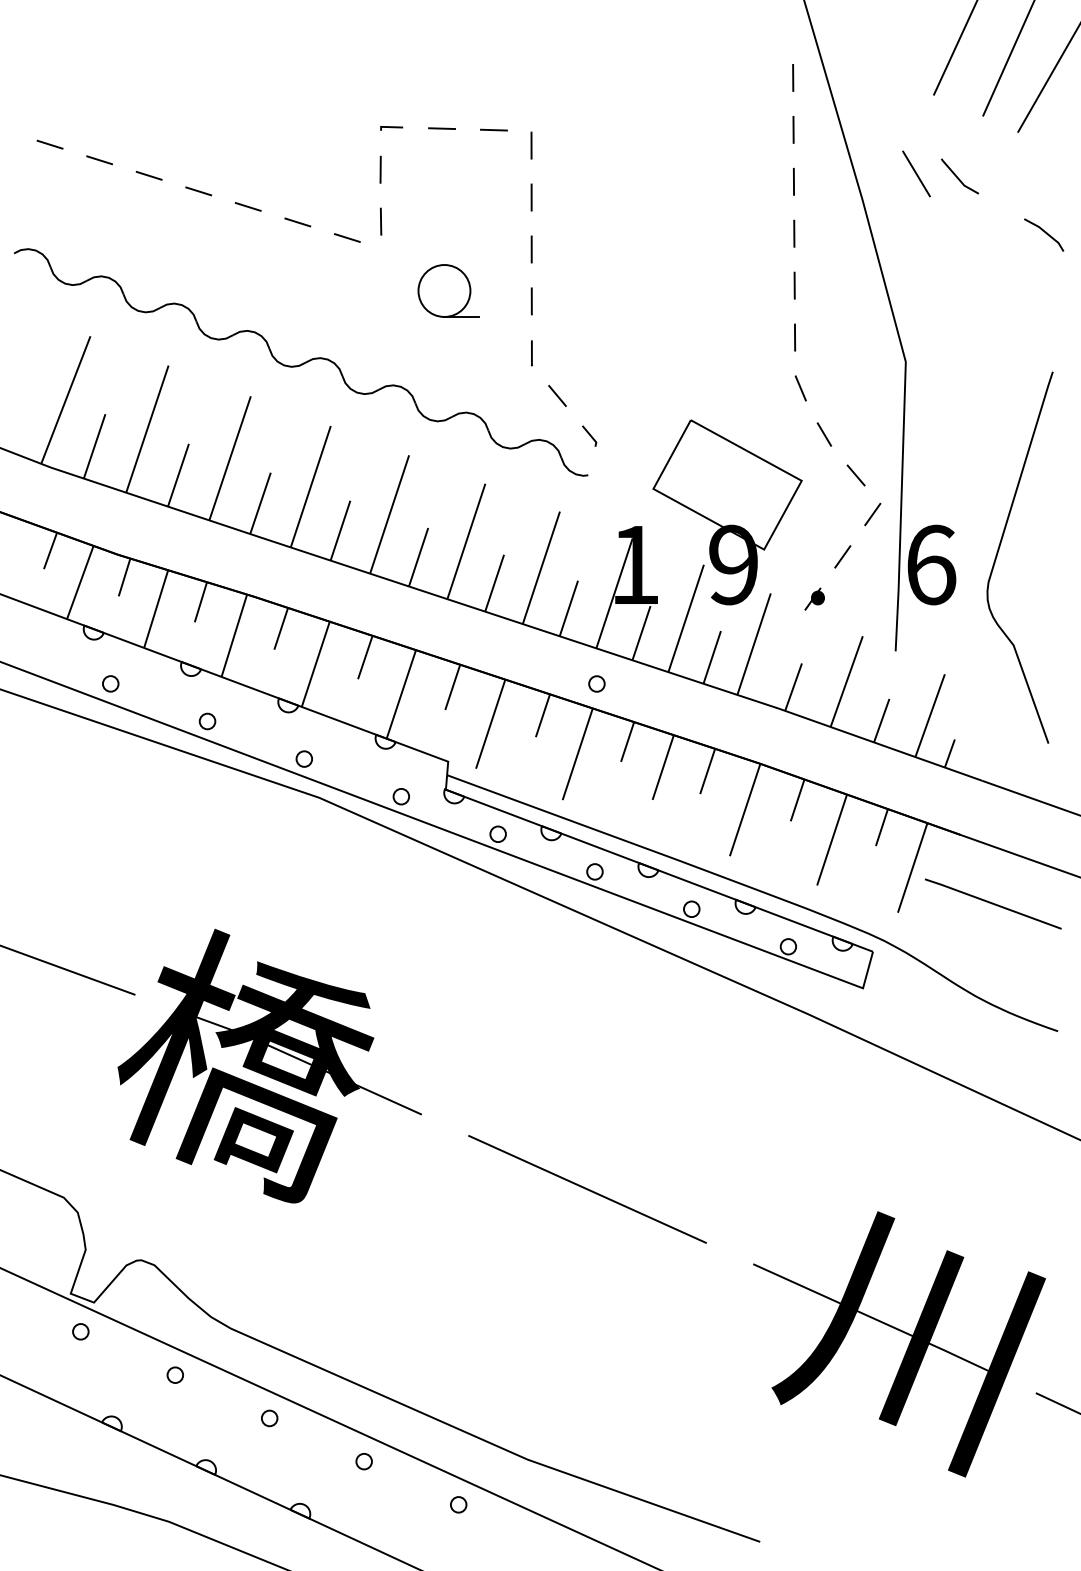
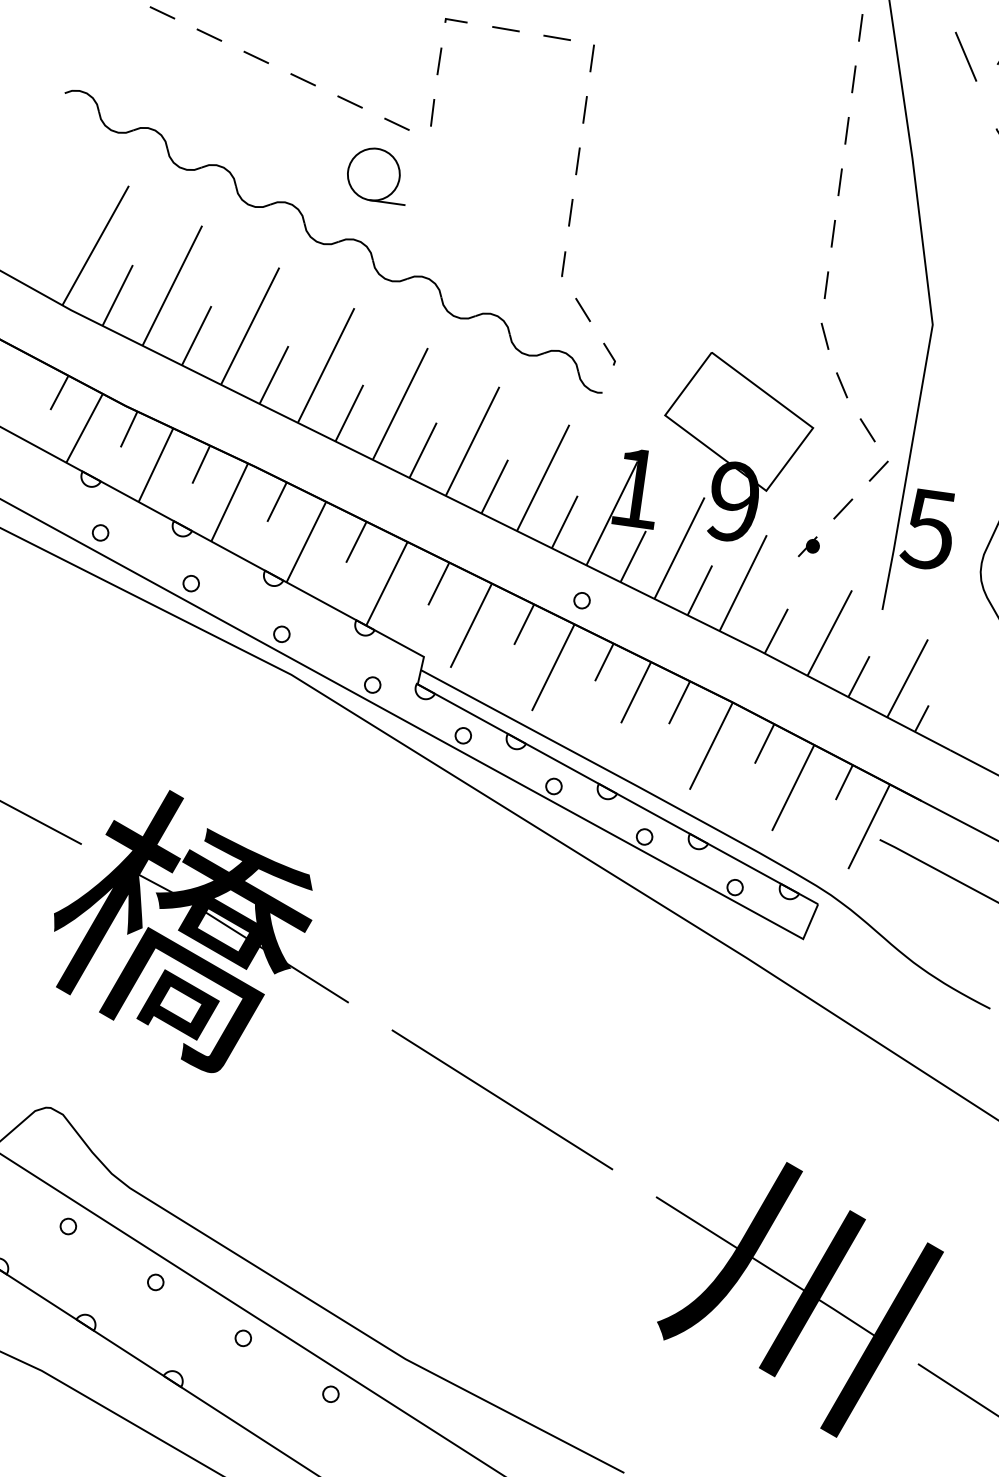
line: (916, 173) -> (966, 56), moved
part: (448, 290) -> (377, 174), moved
text: (930, 564) -> (929, 528), 6 -> 5

